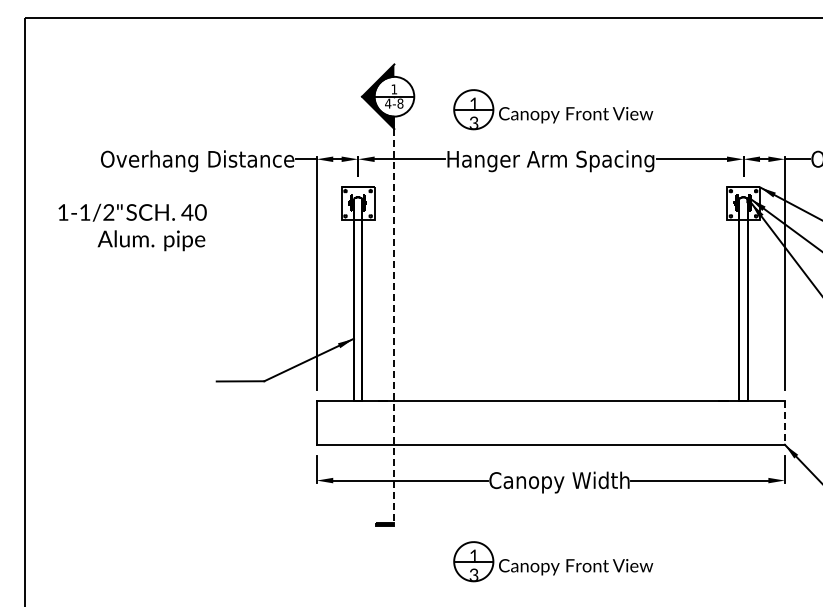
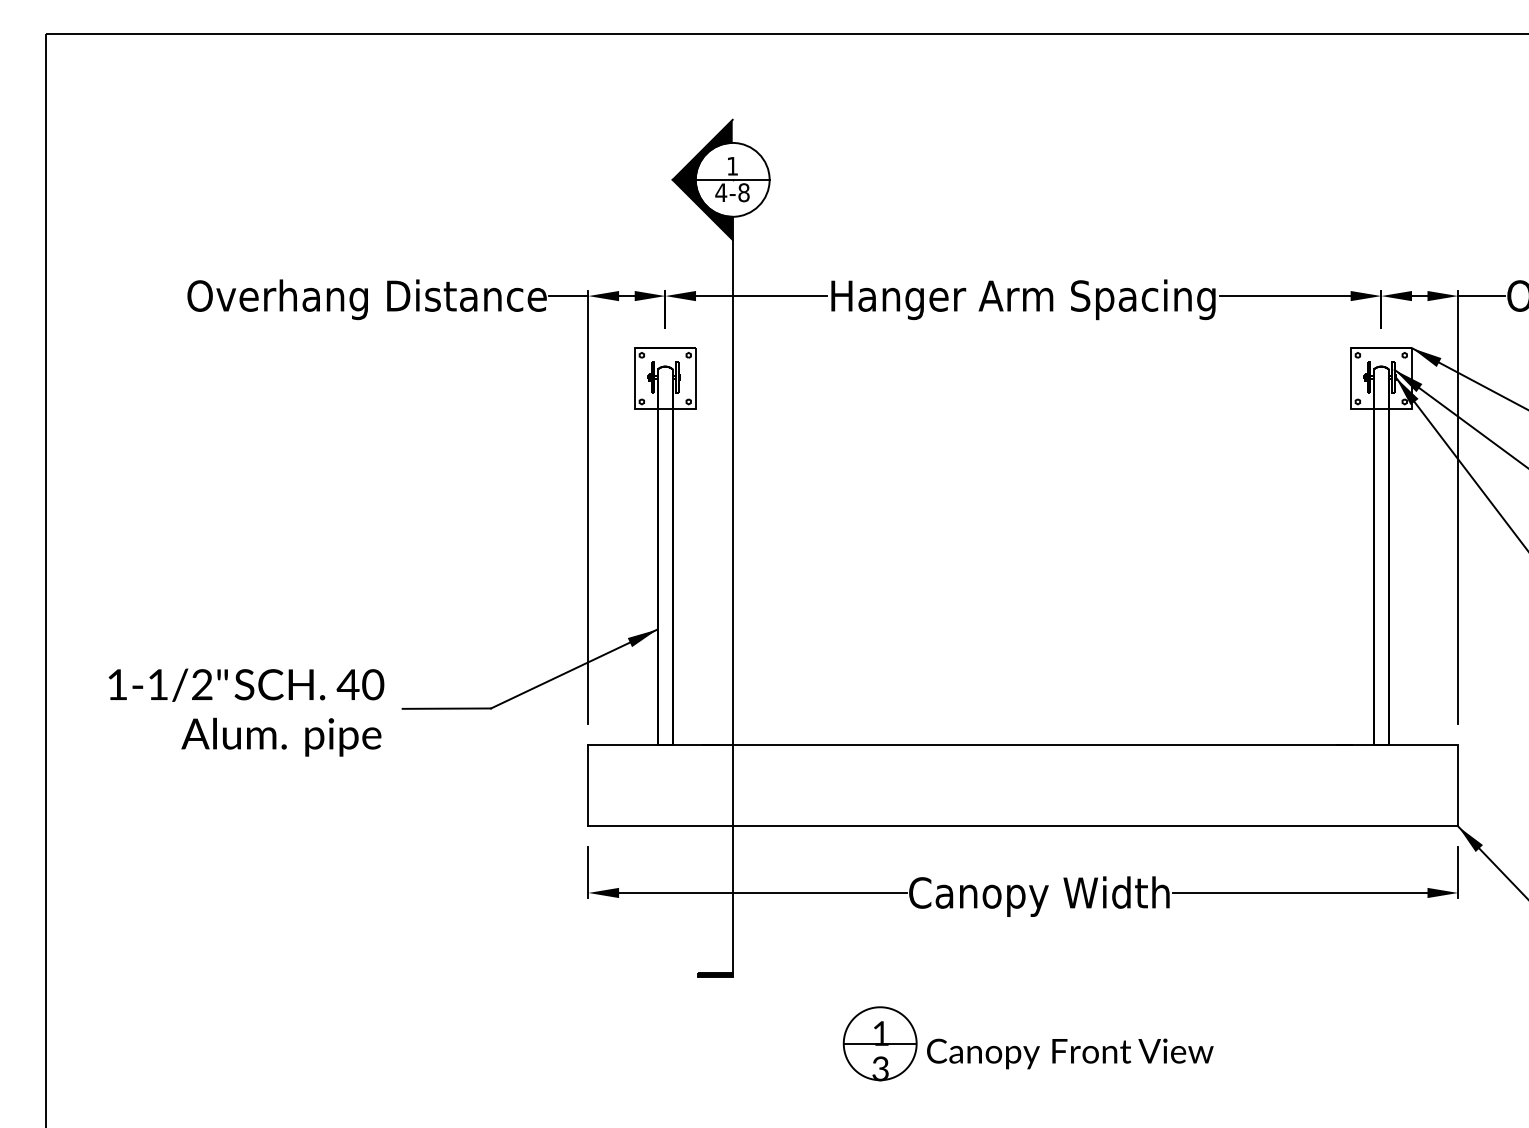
part: (553, 109) -> (1028, 203), removed
text: (132, 227) -> (246, 712), moved
line: (394, 326) -> (732, 606), dashed -> solid
line: (784, 423) -> (1457, 786), dashed -> solid

